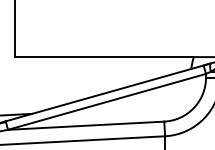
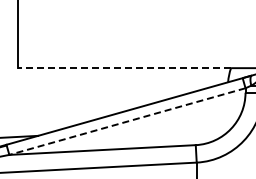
line: (104, 57) -> (124, 68), solid -> dashed
line: (107, 101) -> (127, 121), solid -> dashed

